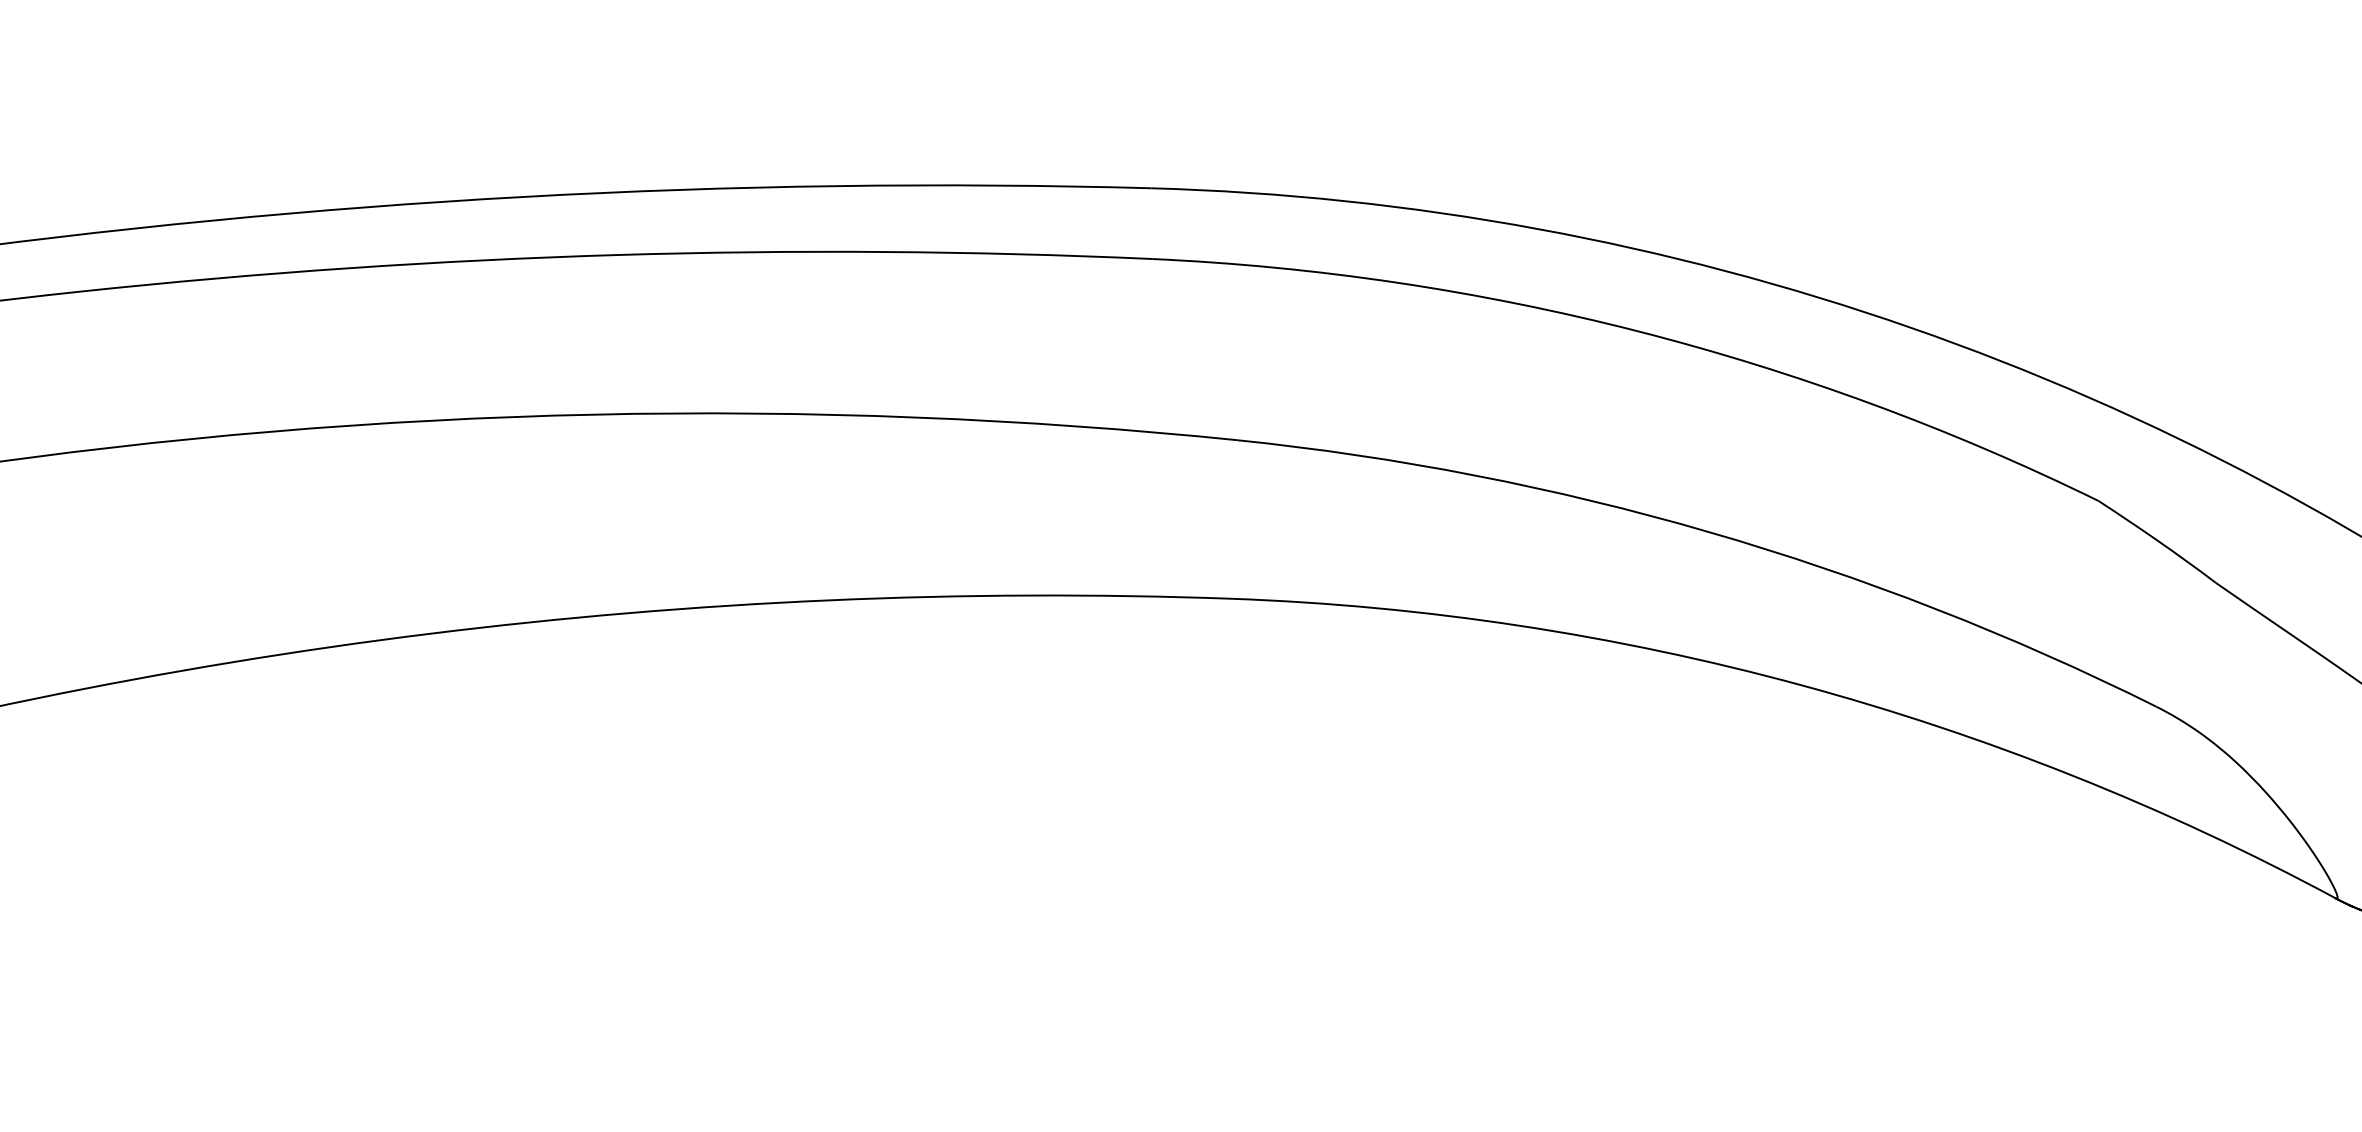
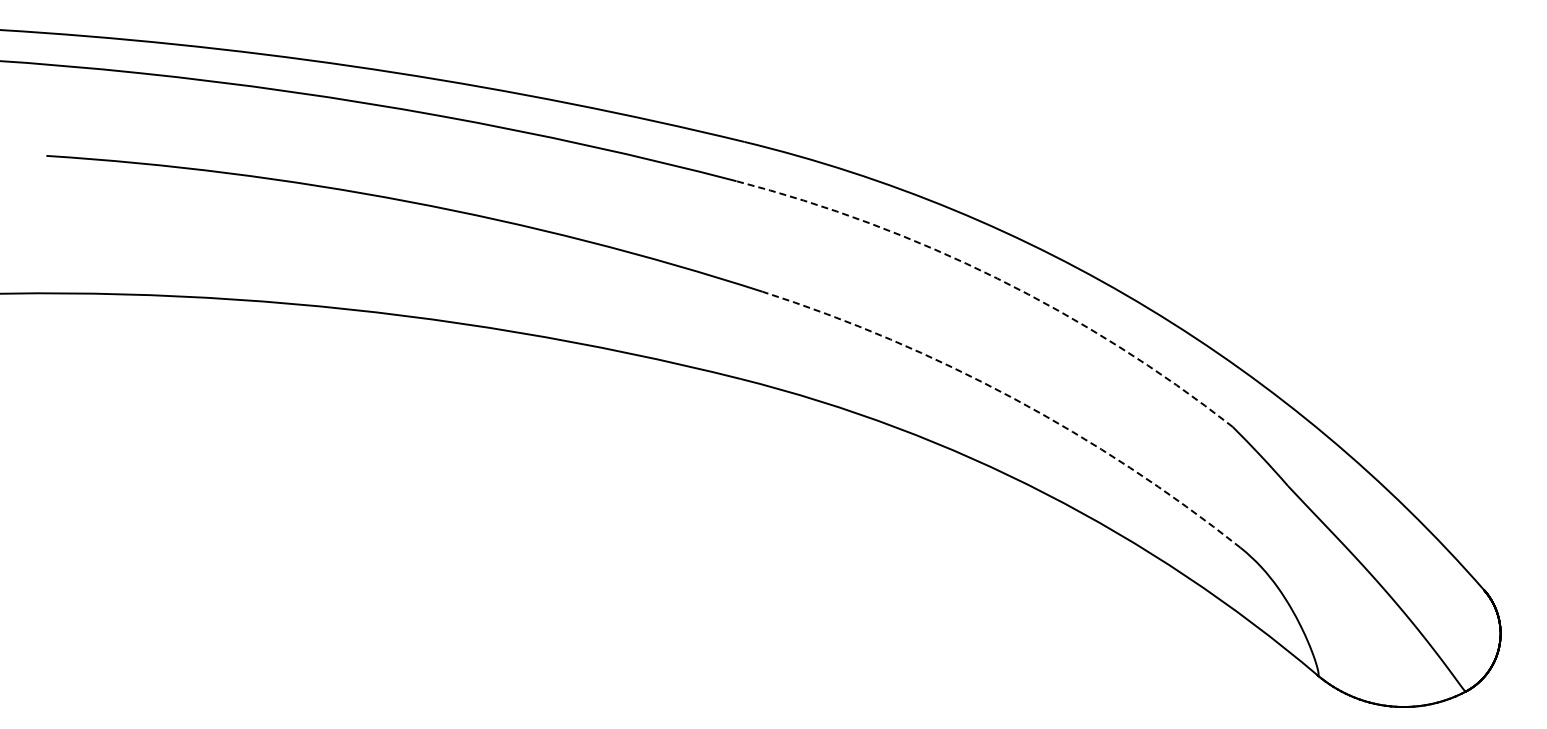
arc: (1638, 331) -> (997, 278), solid -> dashed
arc: (1709, 532) -> (1013, 398), solid -> dashed

